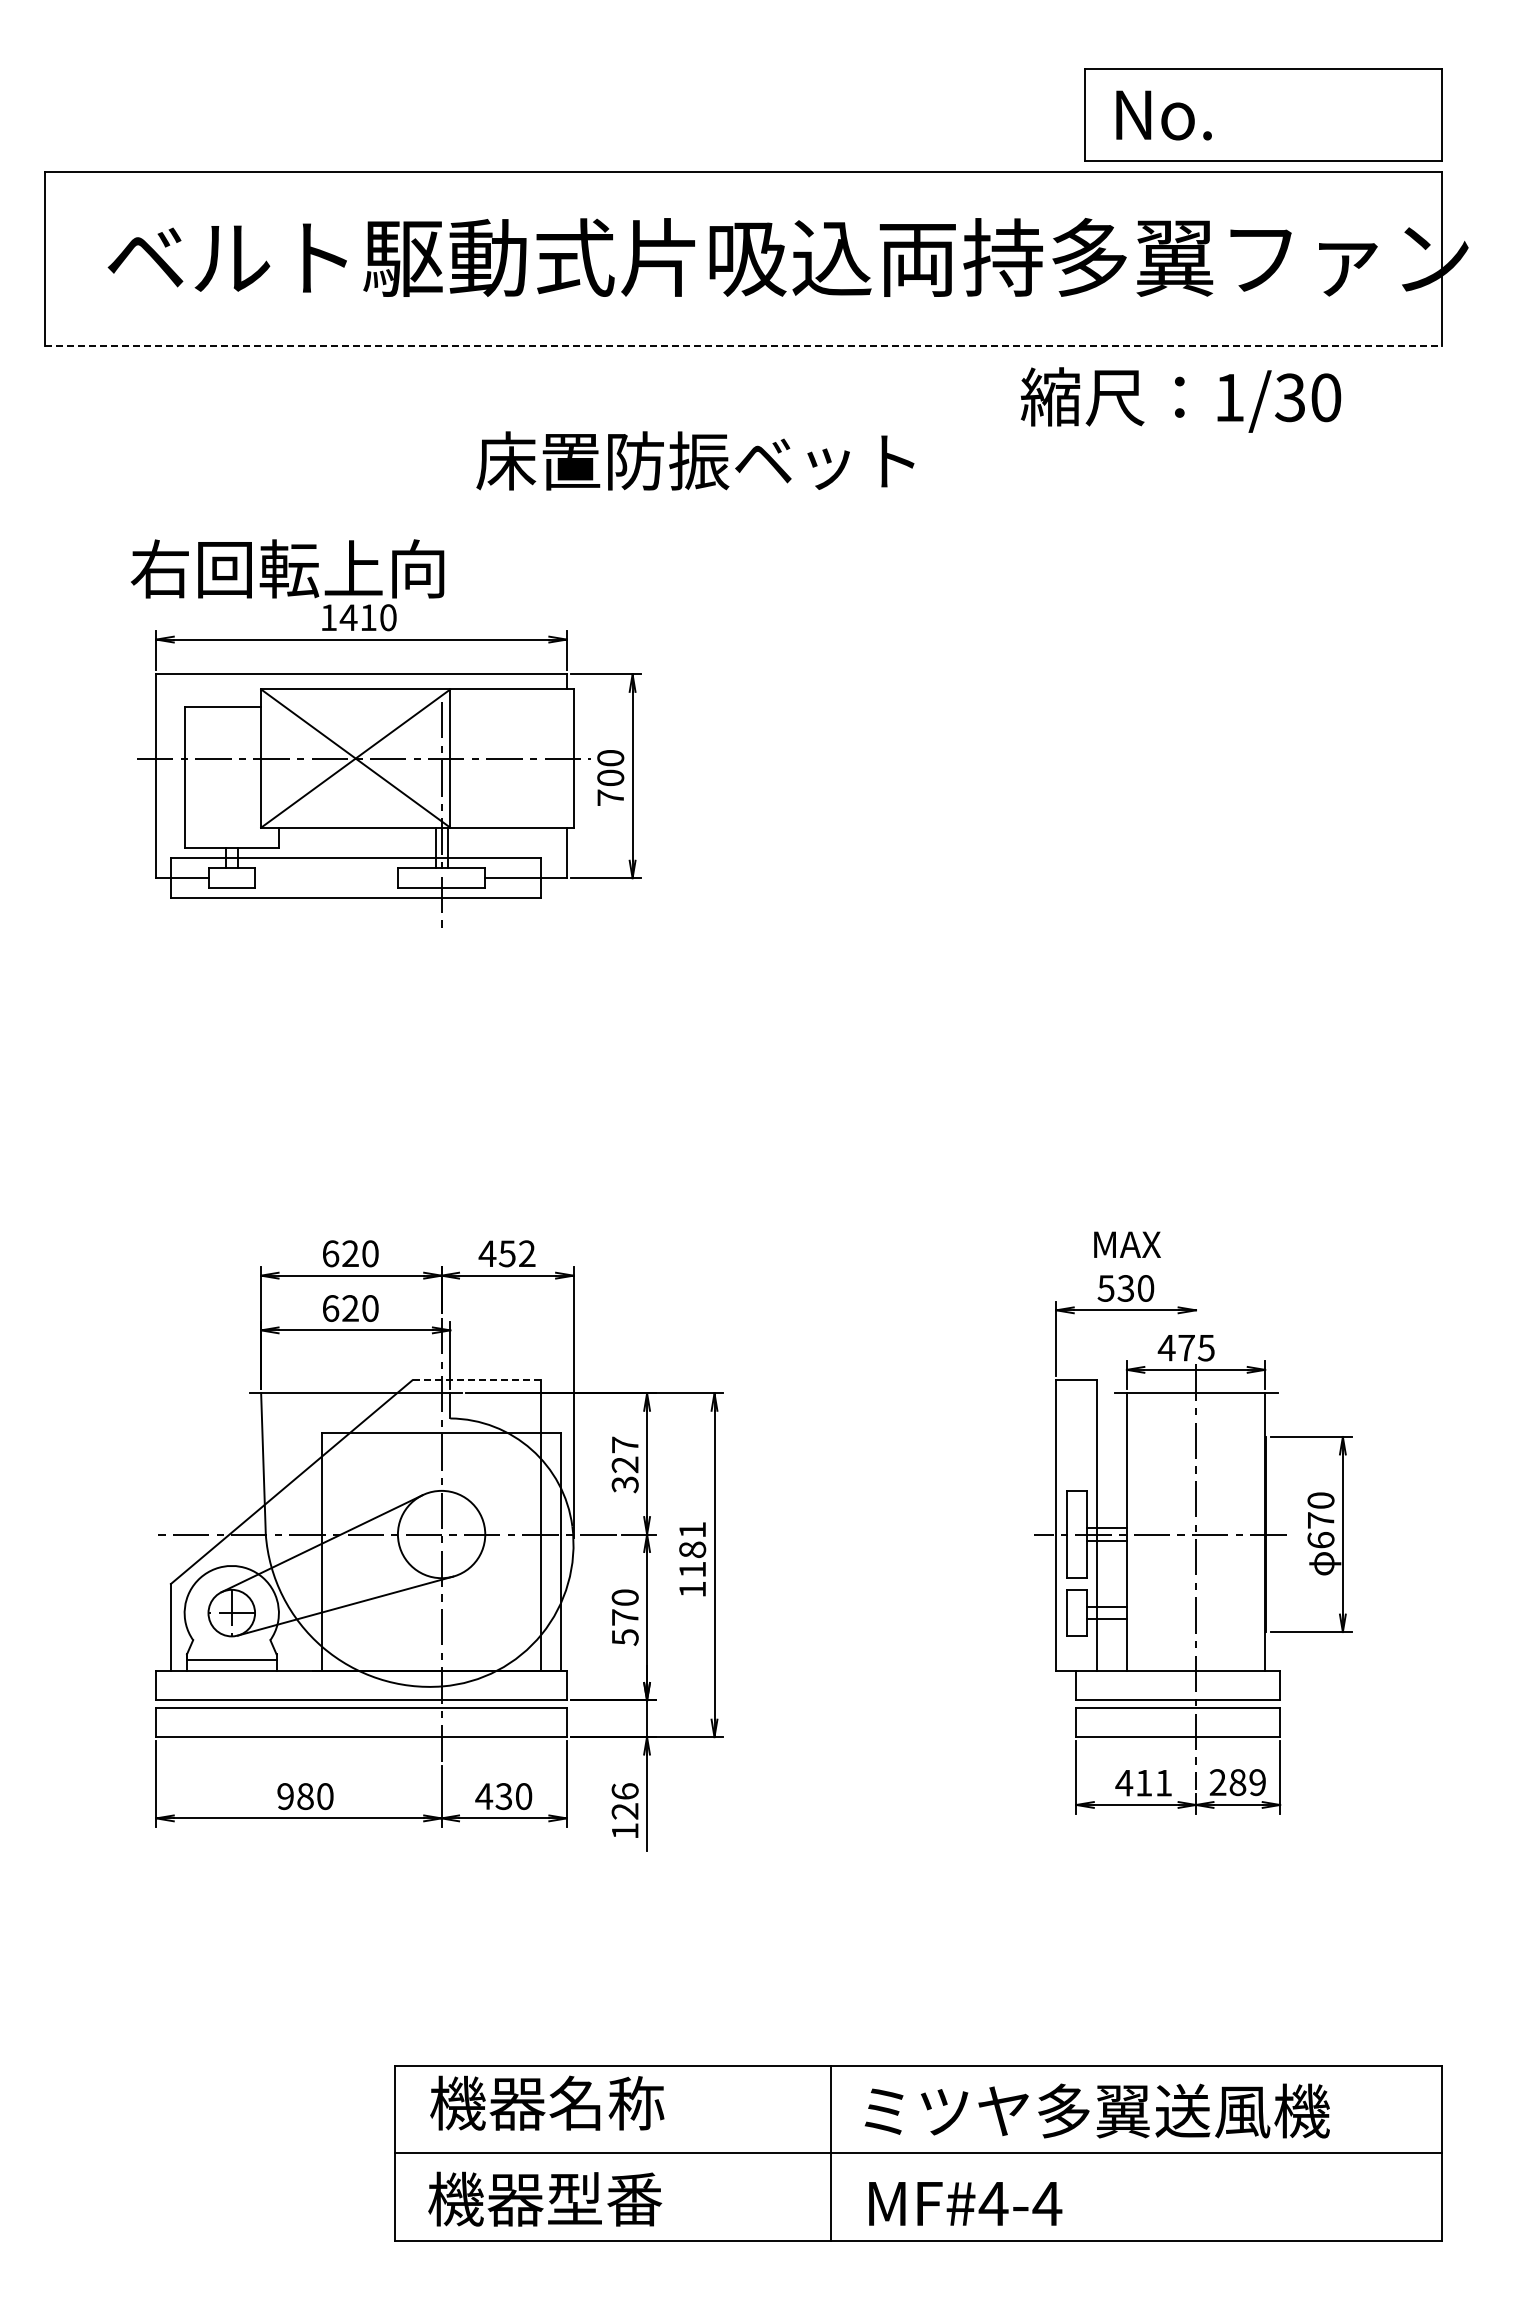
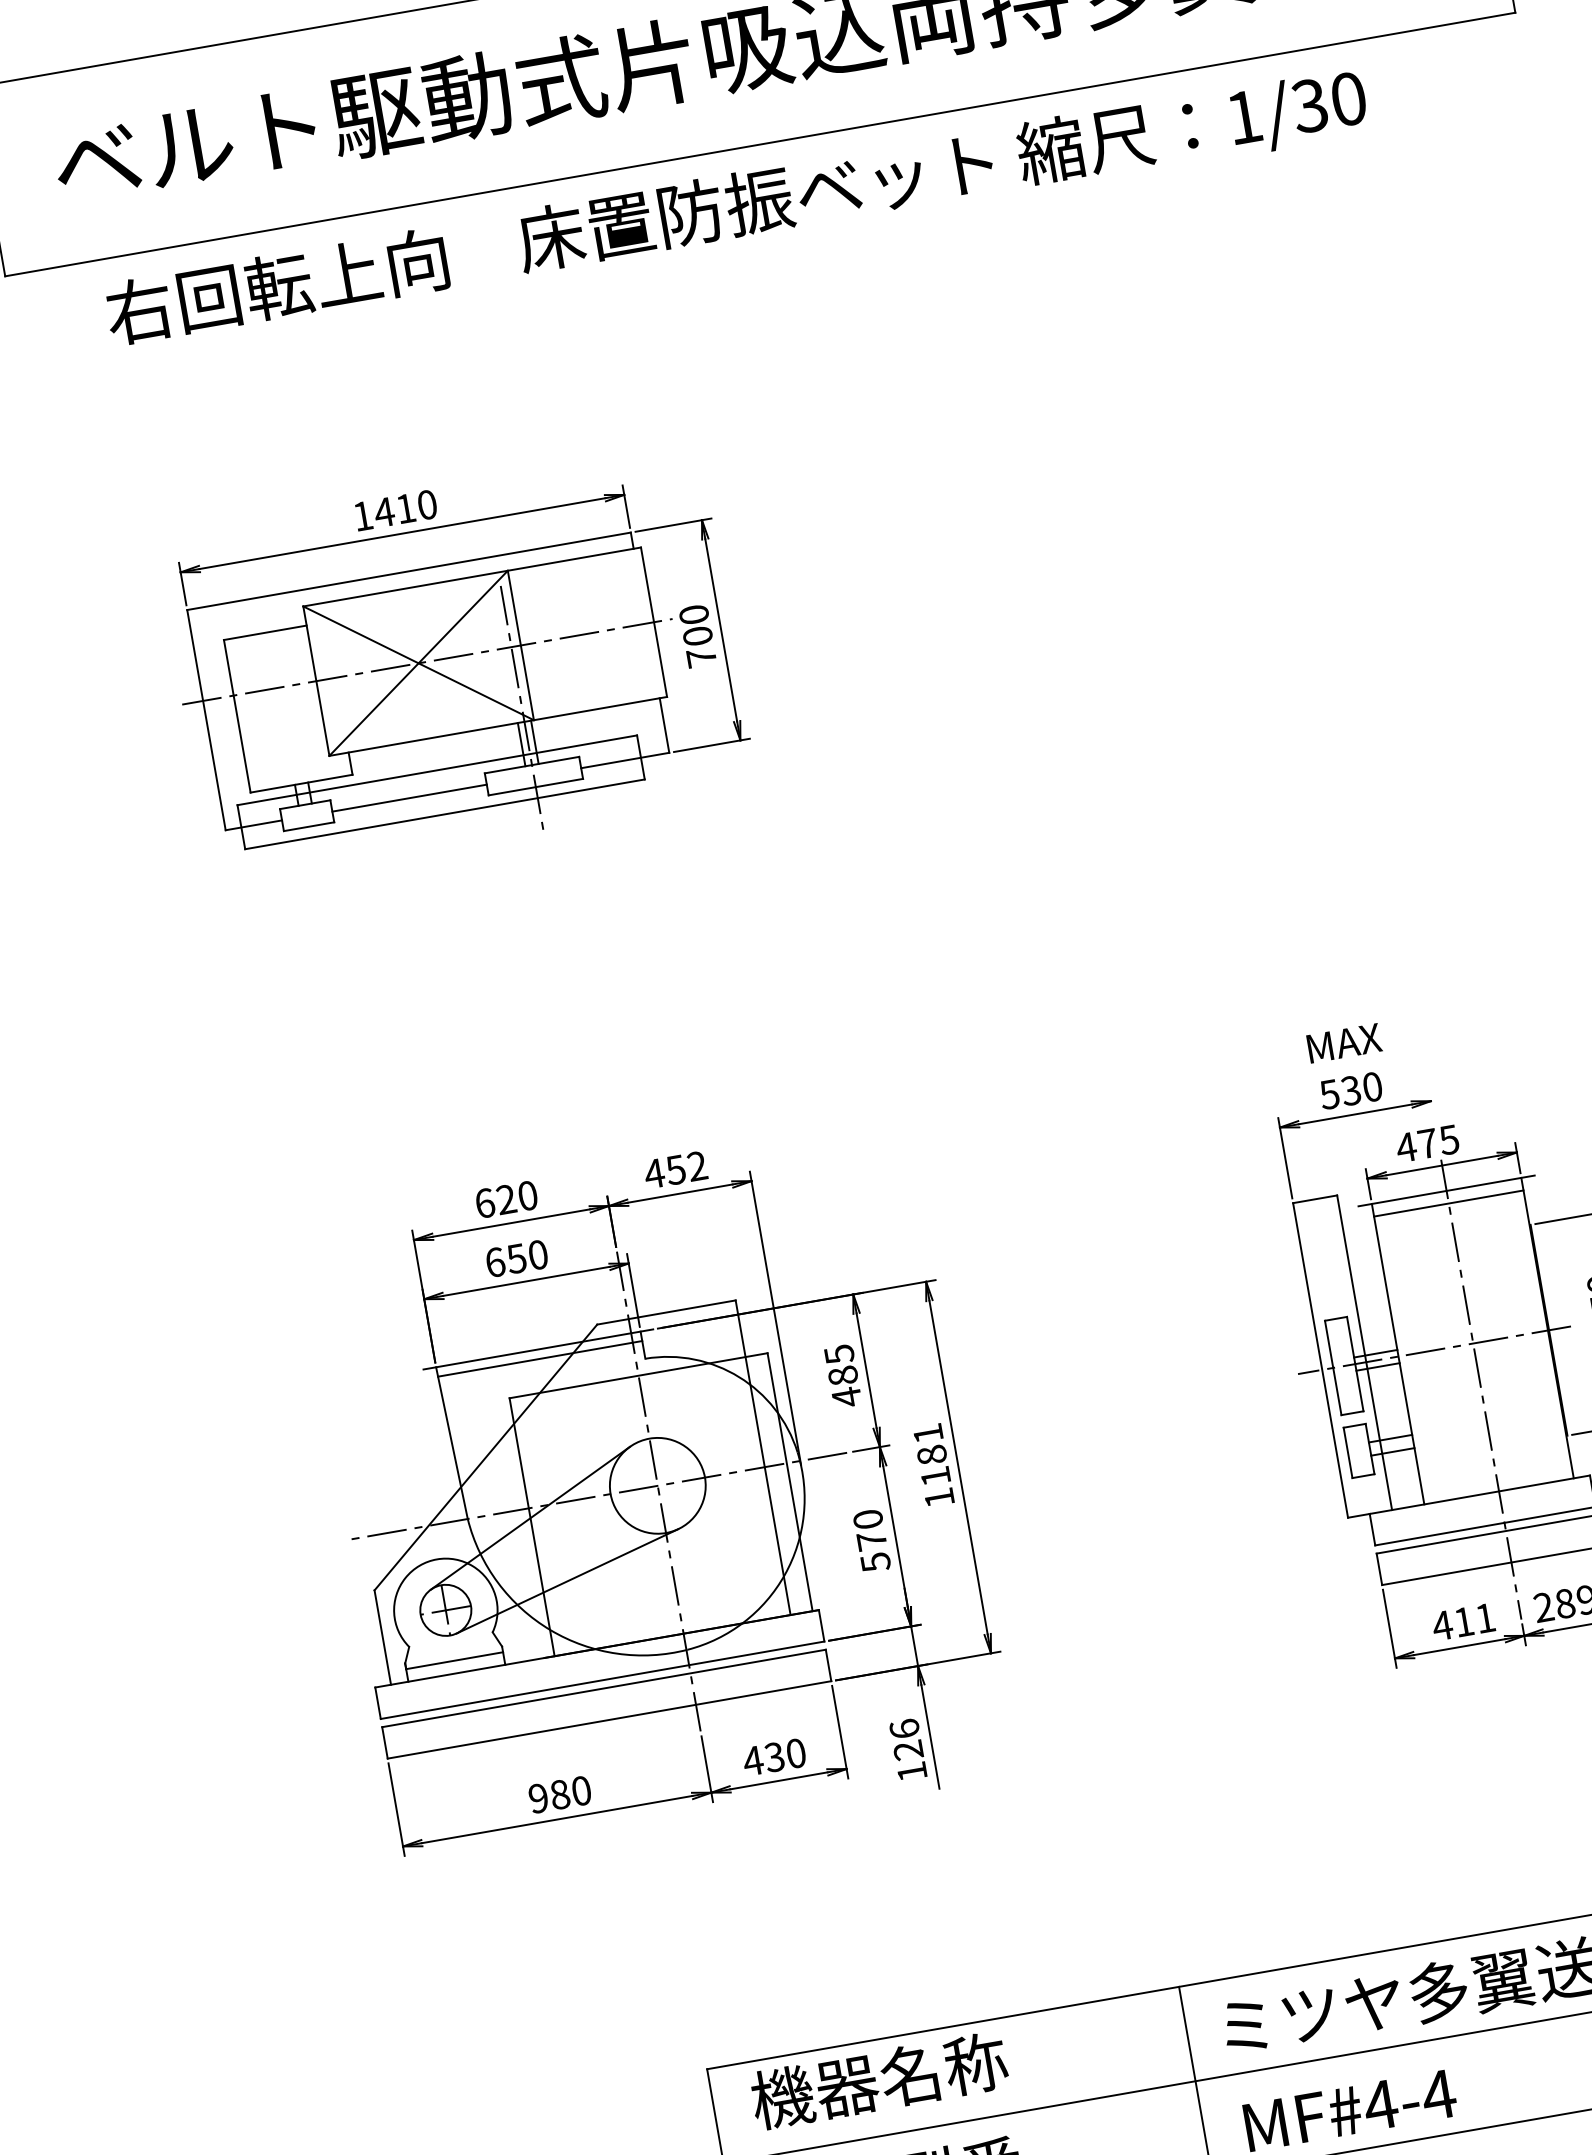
line: (743, 346) -> (759, 144), dashed -> solid
text: (1180, 399) -> (1191, 128), moved
text: (695, 460) -> (755, 201), moved
text: (287, 568) -> (276, 285), moved
line: (326, 878) -> (409, 798), added
text: (350, 1308) -> (516, 1258), 620 -> 650
line: (476, 1380) -> (666, 1312), dashed -> solid
line: (355, 1402) -> (539, 1359), added
line: (1195, 1405) -> (1448, 1204), added
text: (624, 1464) -> (842, 1375), 327 -> 485

